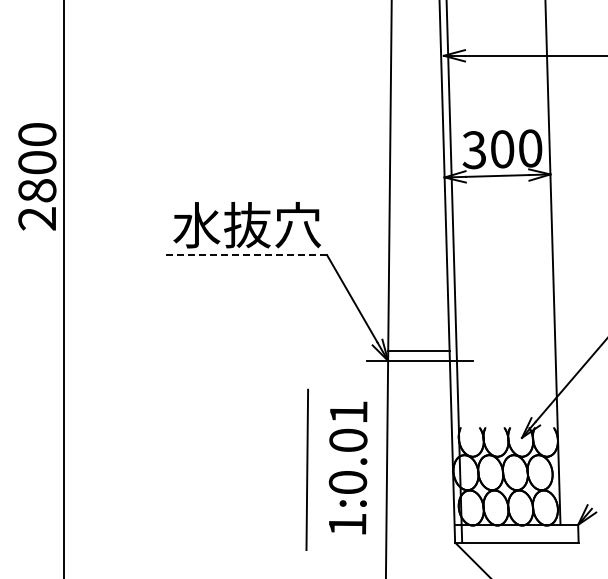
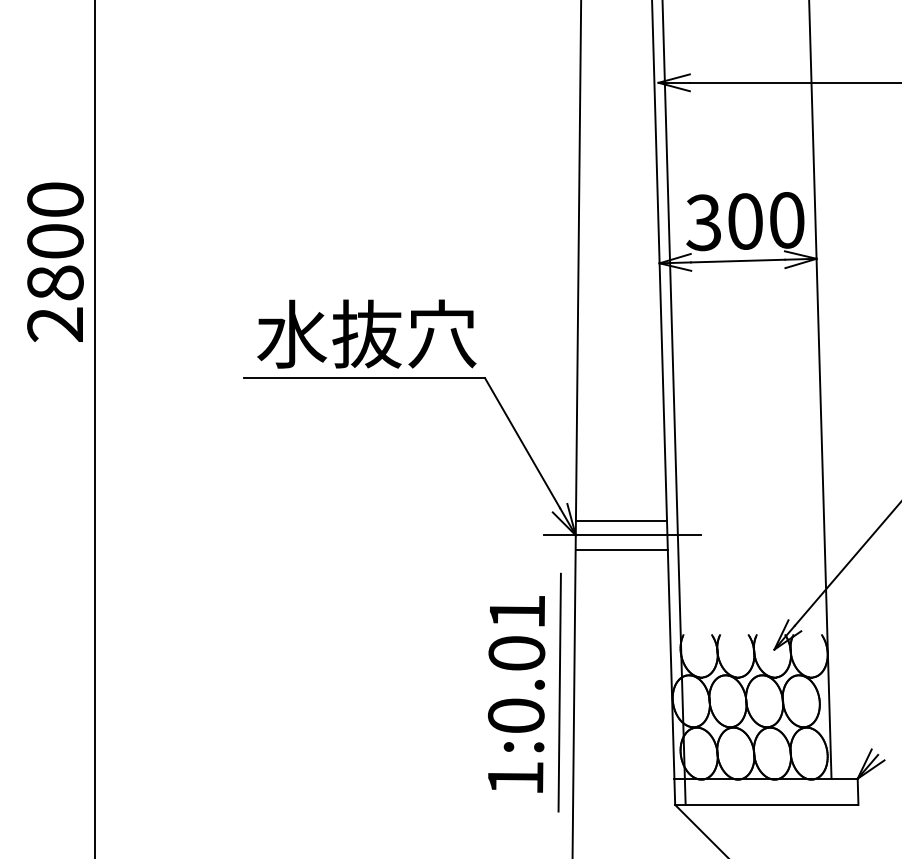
line: (245, 255) -> (364, 379), dashed -> solid
line: (419, 370) -> (622, 549), added
line: (306, 469) -> (558, 692), moved

